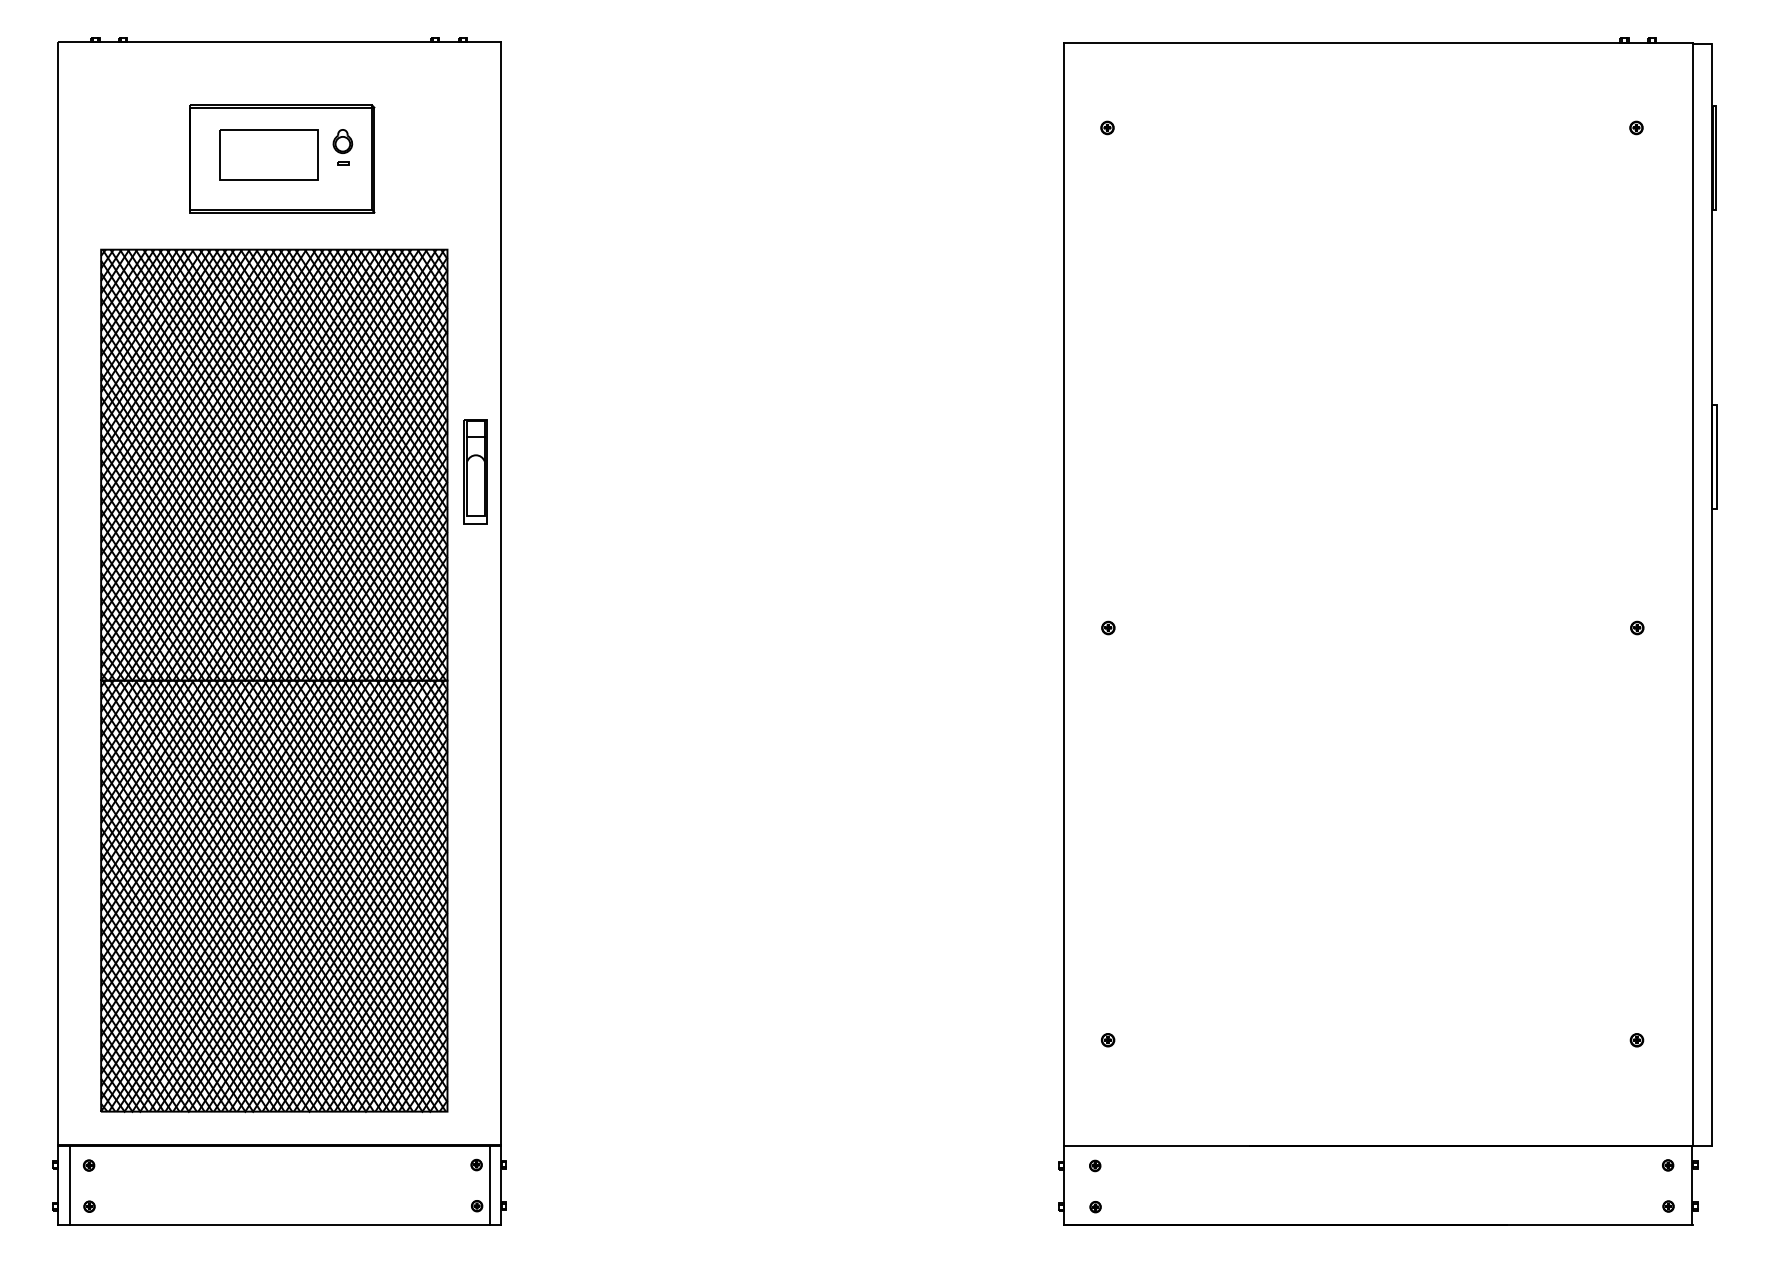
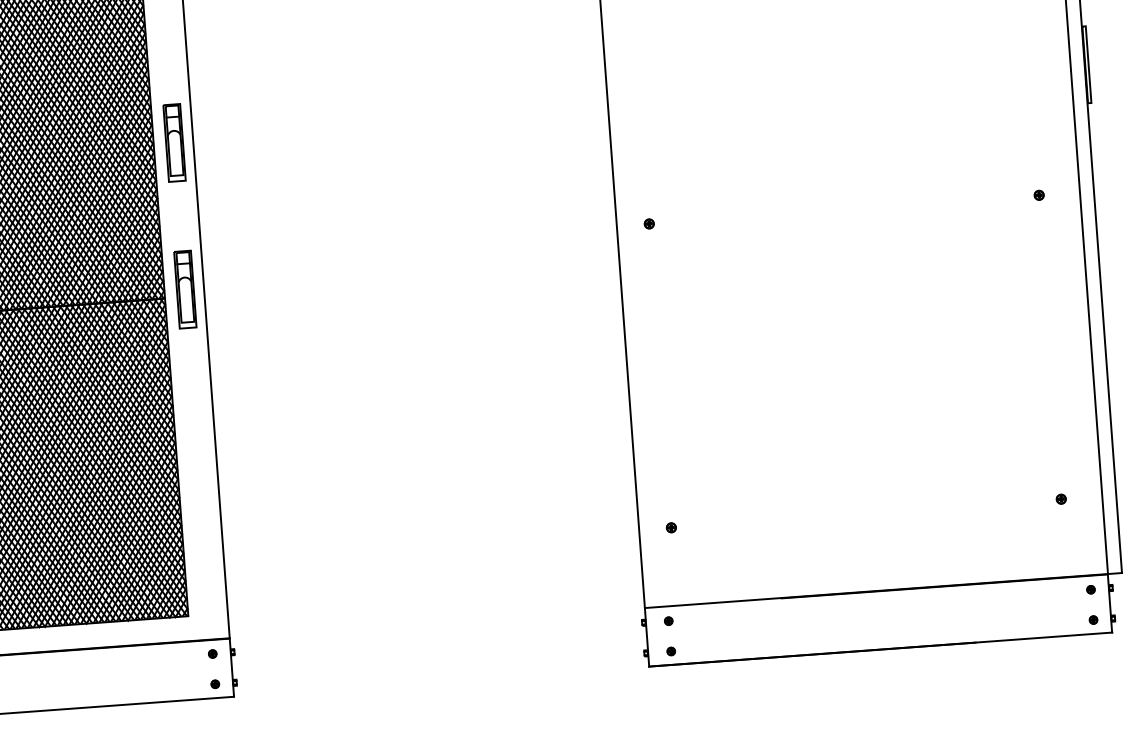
part: (475, 670) -> (185, 289), added
line: (489, 1185) -> (223, 668), removed

